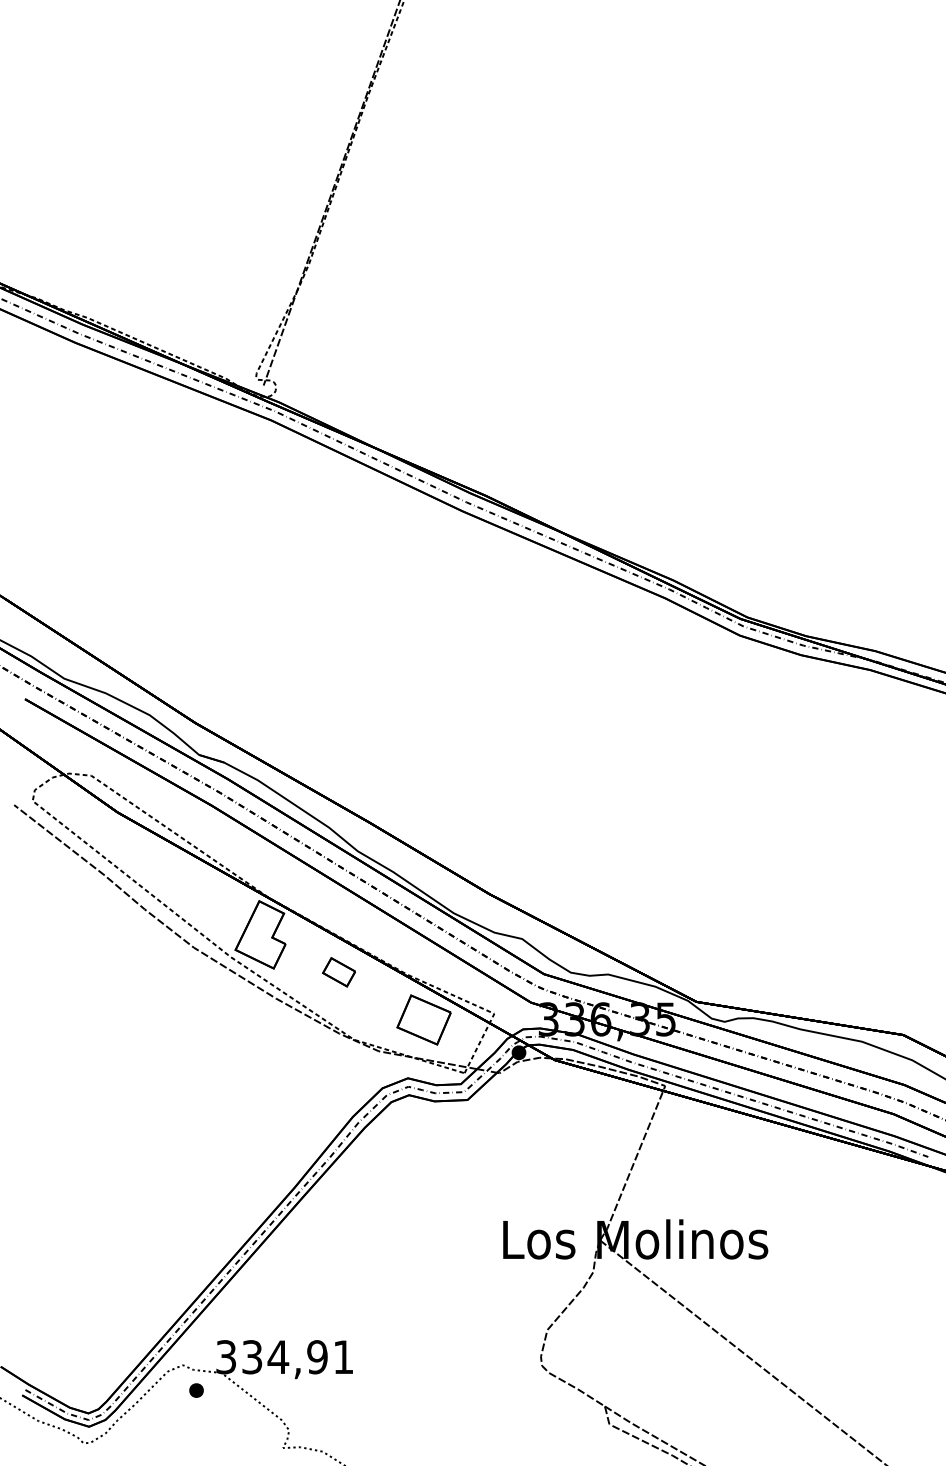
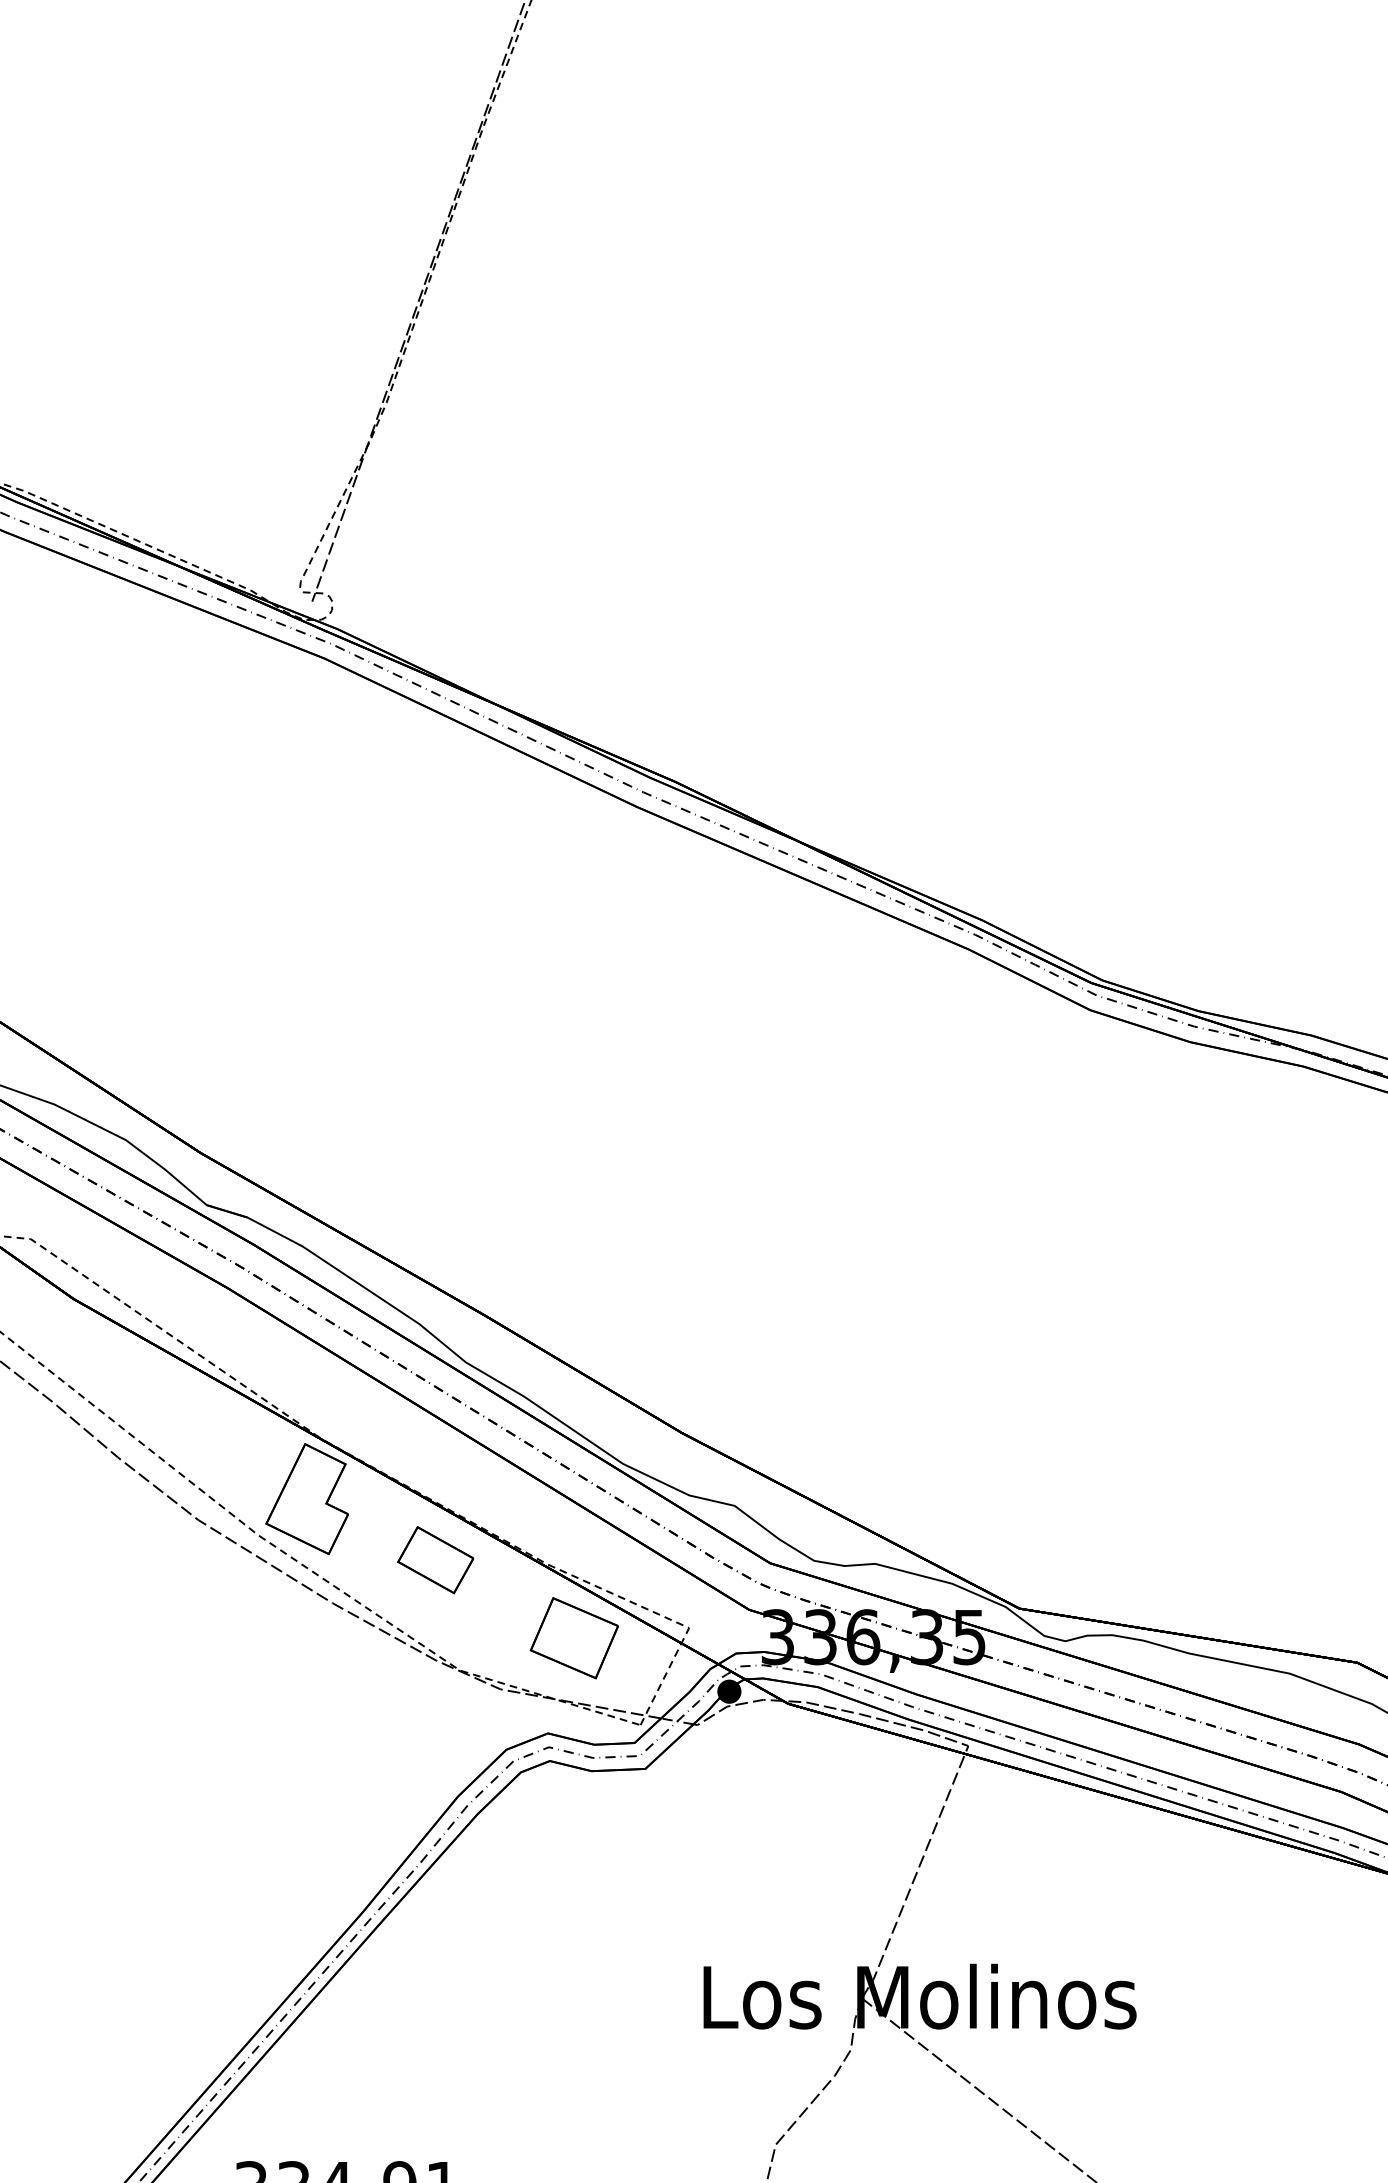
part: (338, 972) -> (434, 1560), size x1.43

